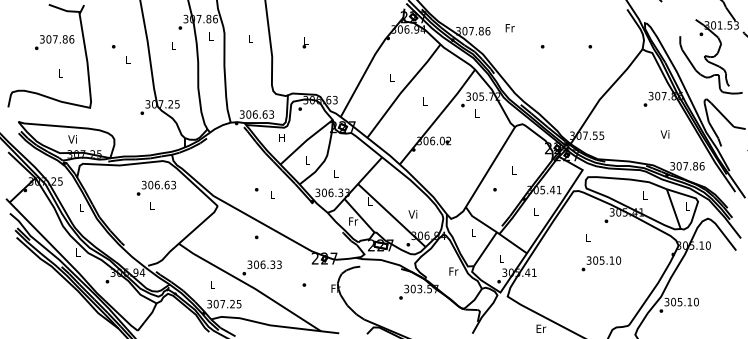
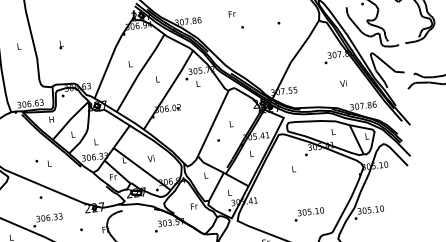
text: (509, 28) -> (231, 14), moved
text: (412, 214) -> (150, 158), moved
text: (601, 263) -> (309, 214), moved

